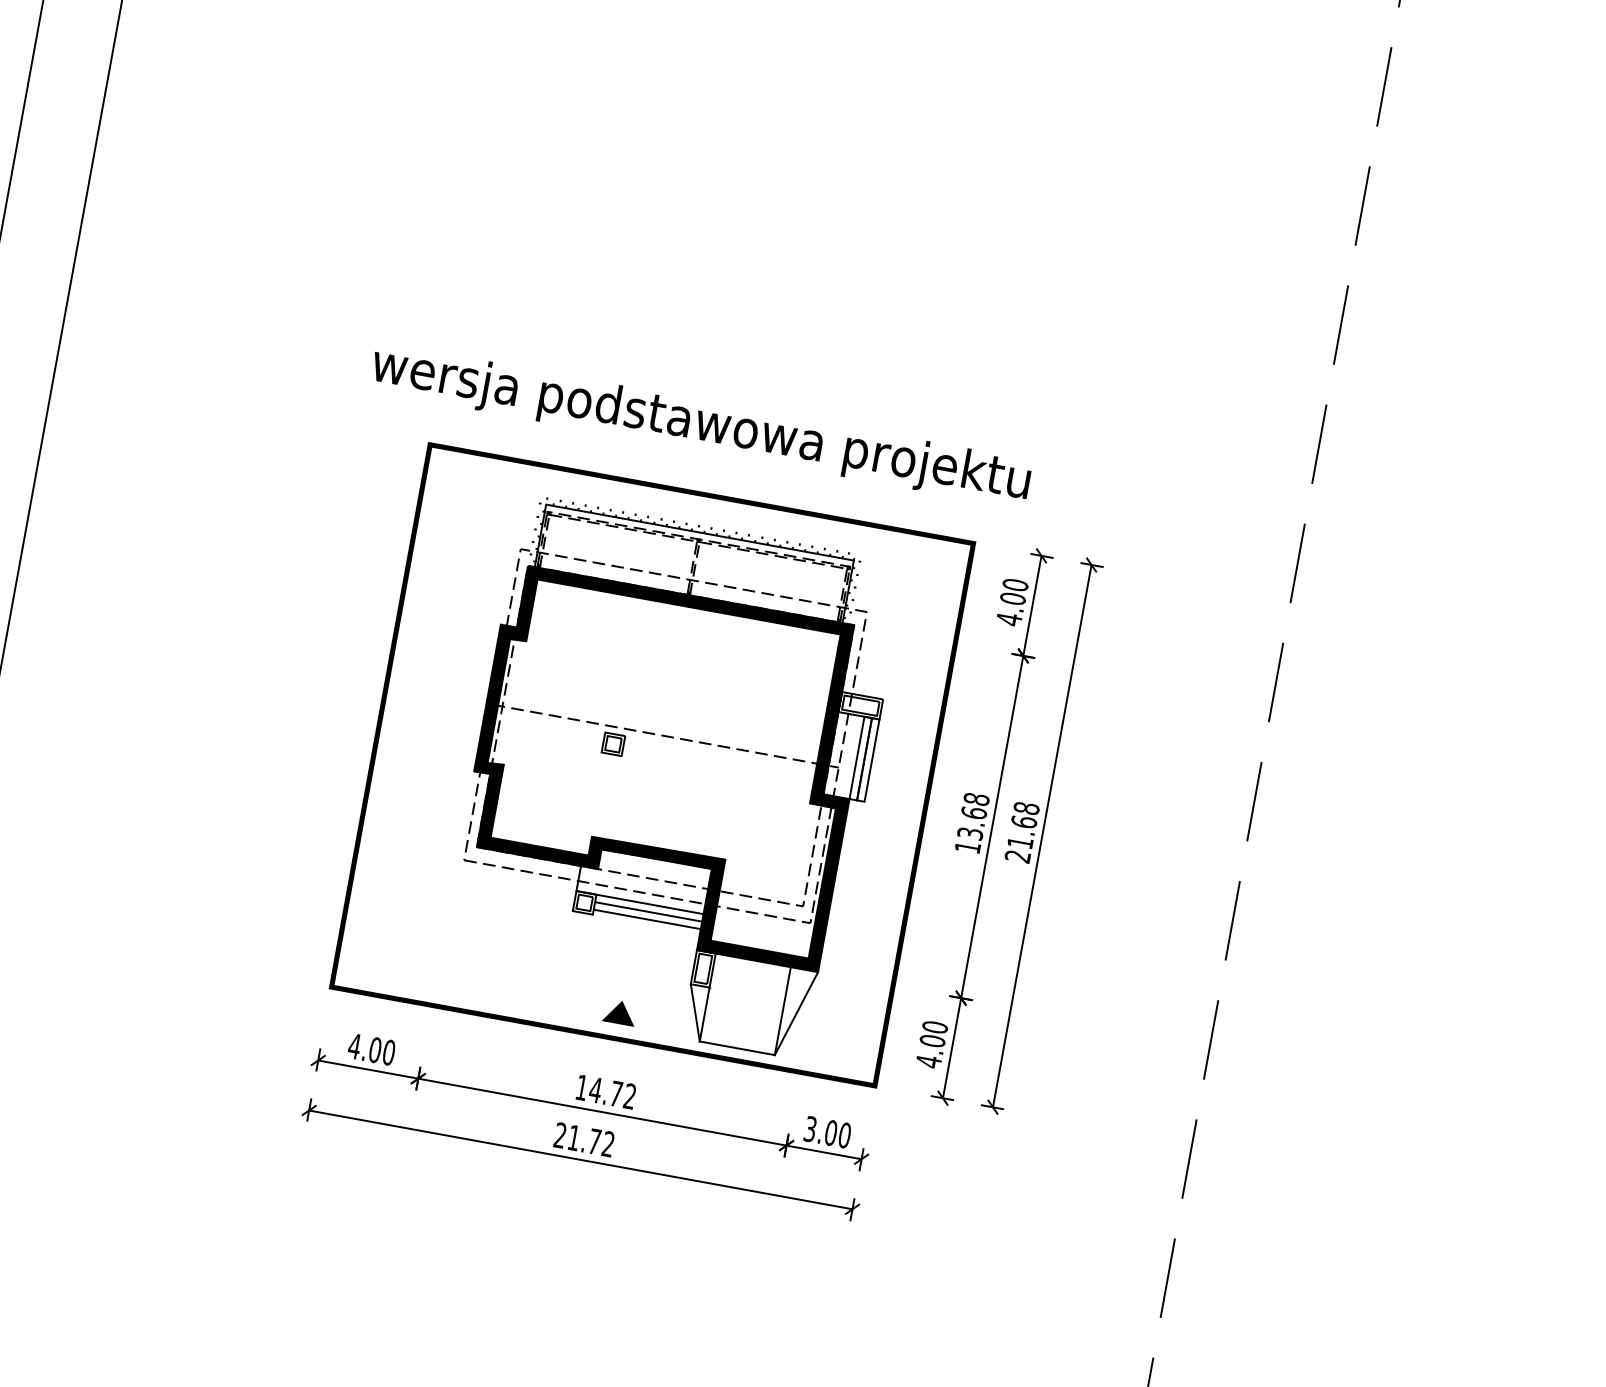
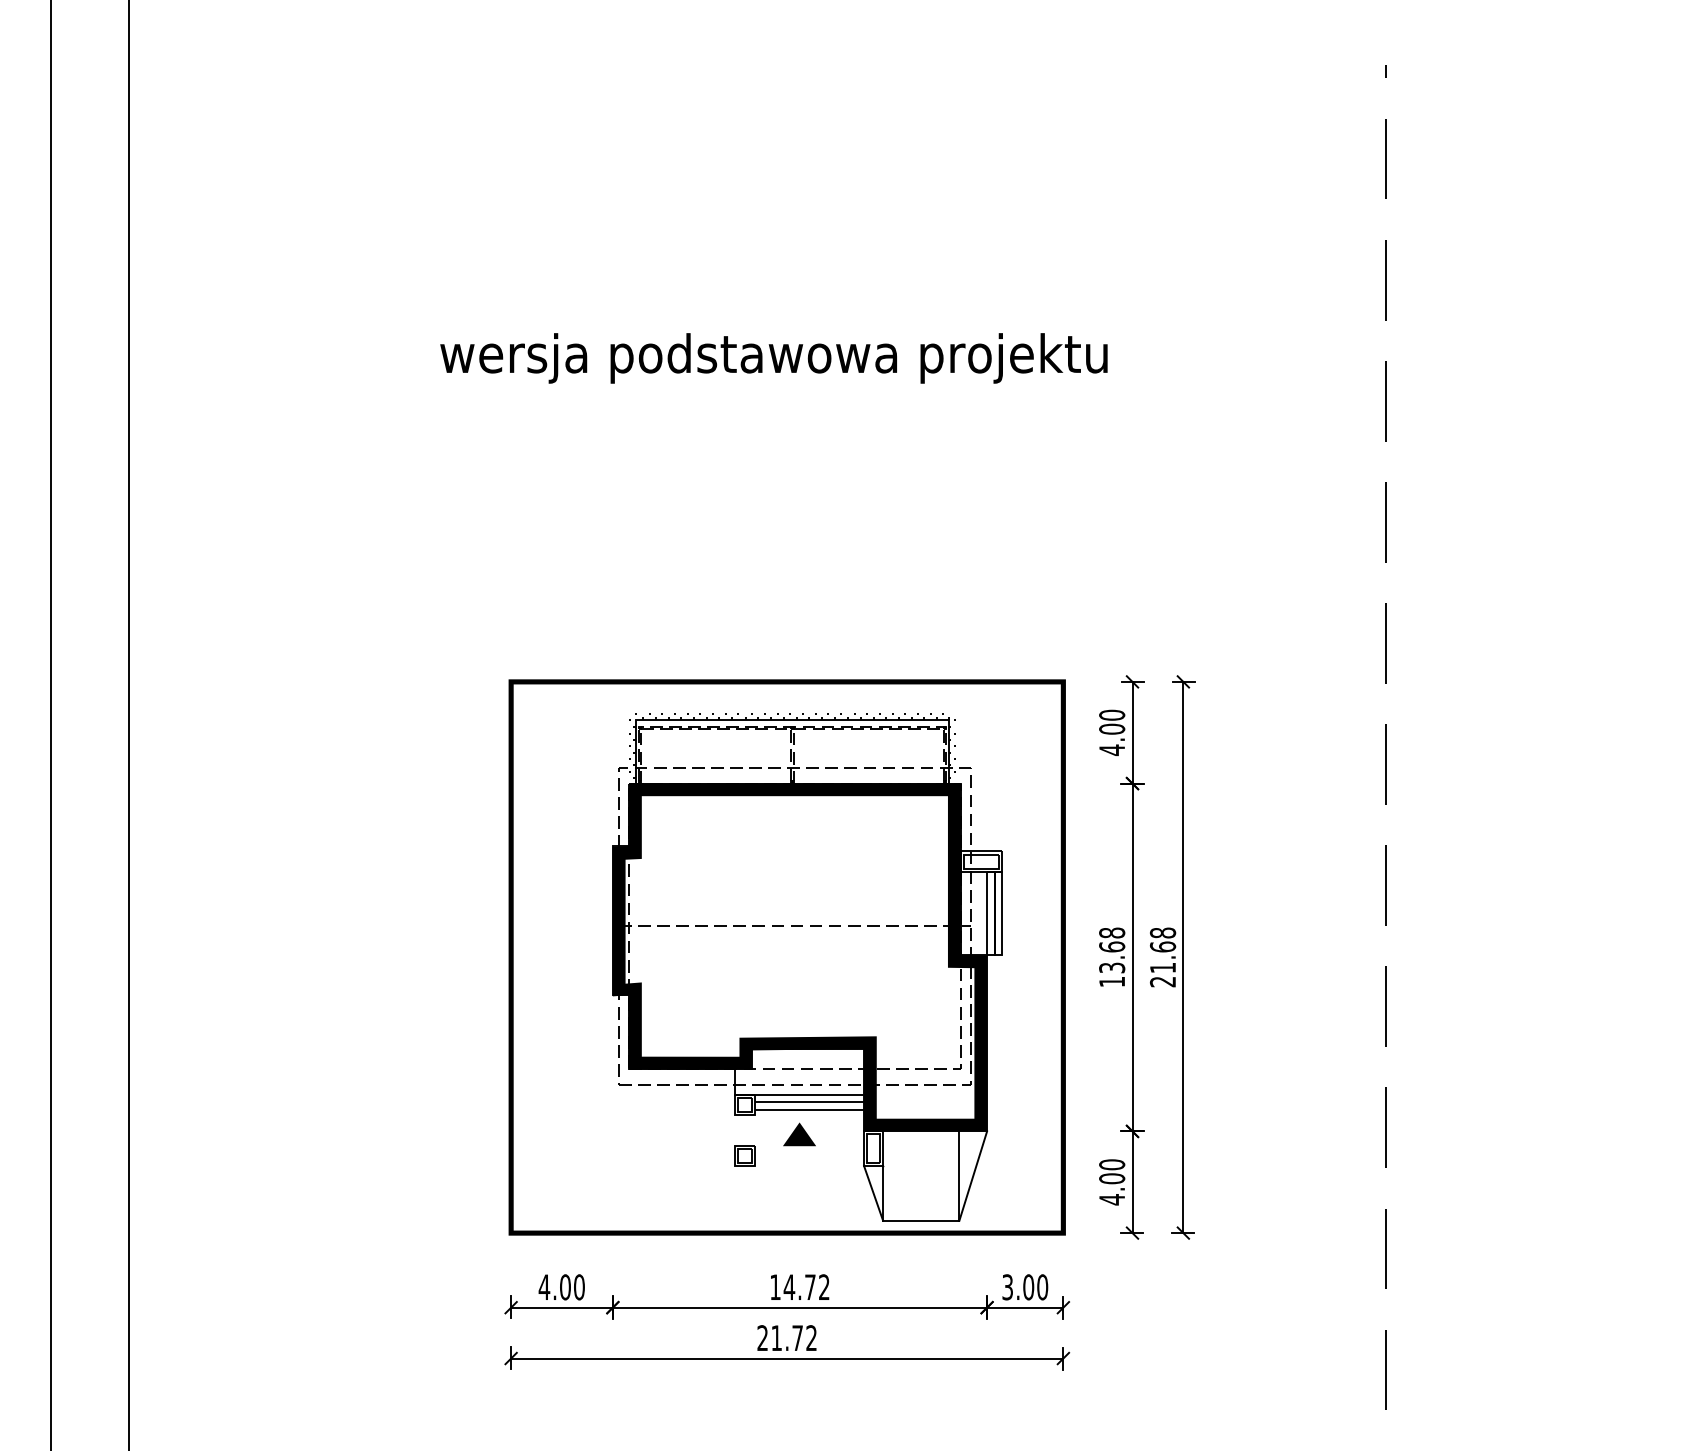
text: (700, 425) -> (773, 358), moved
part: (612, 743) -> (744, 1155), moved
part: (620, 1012) -> (799, 1134), moved

